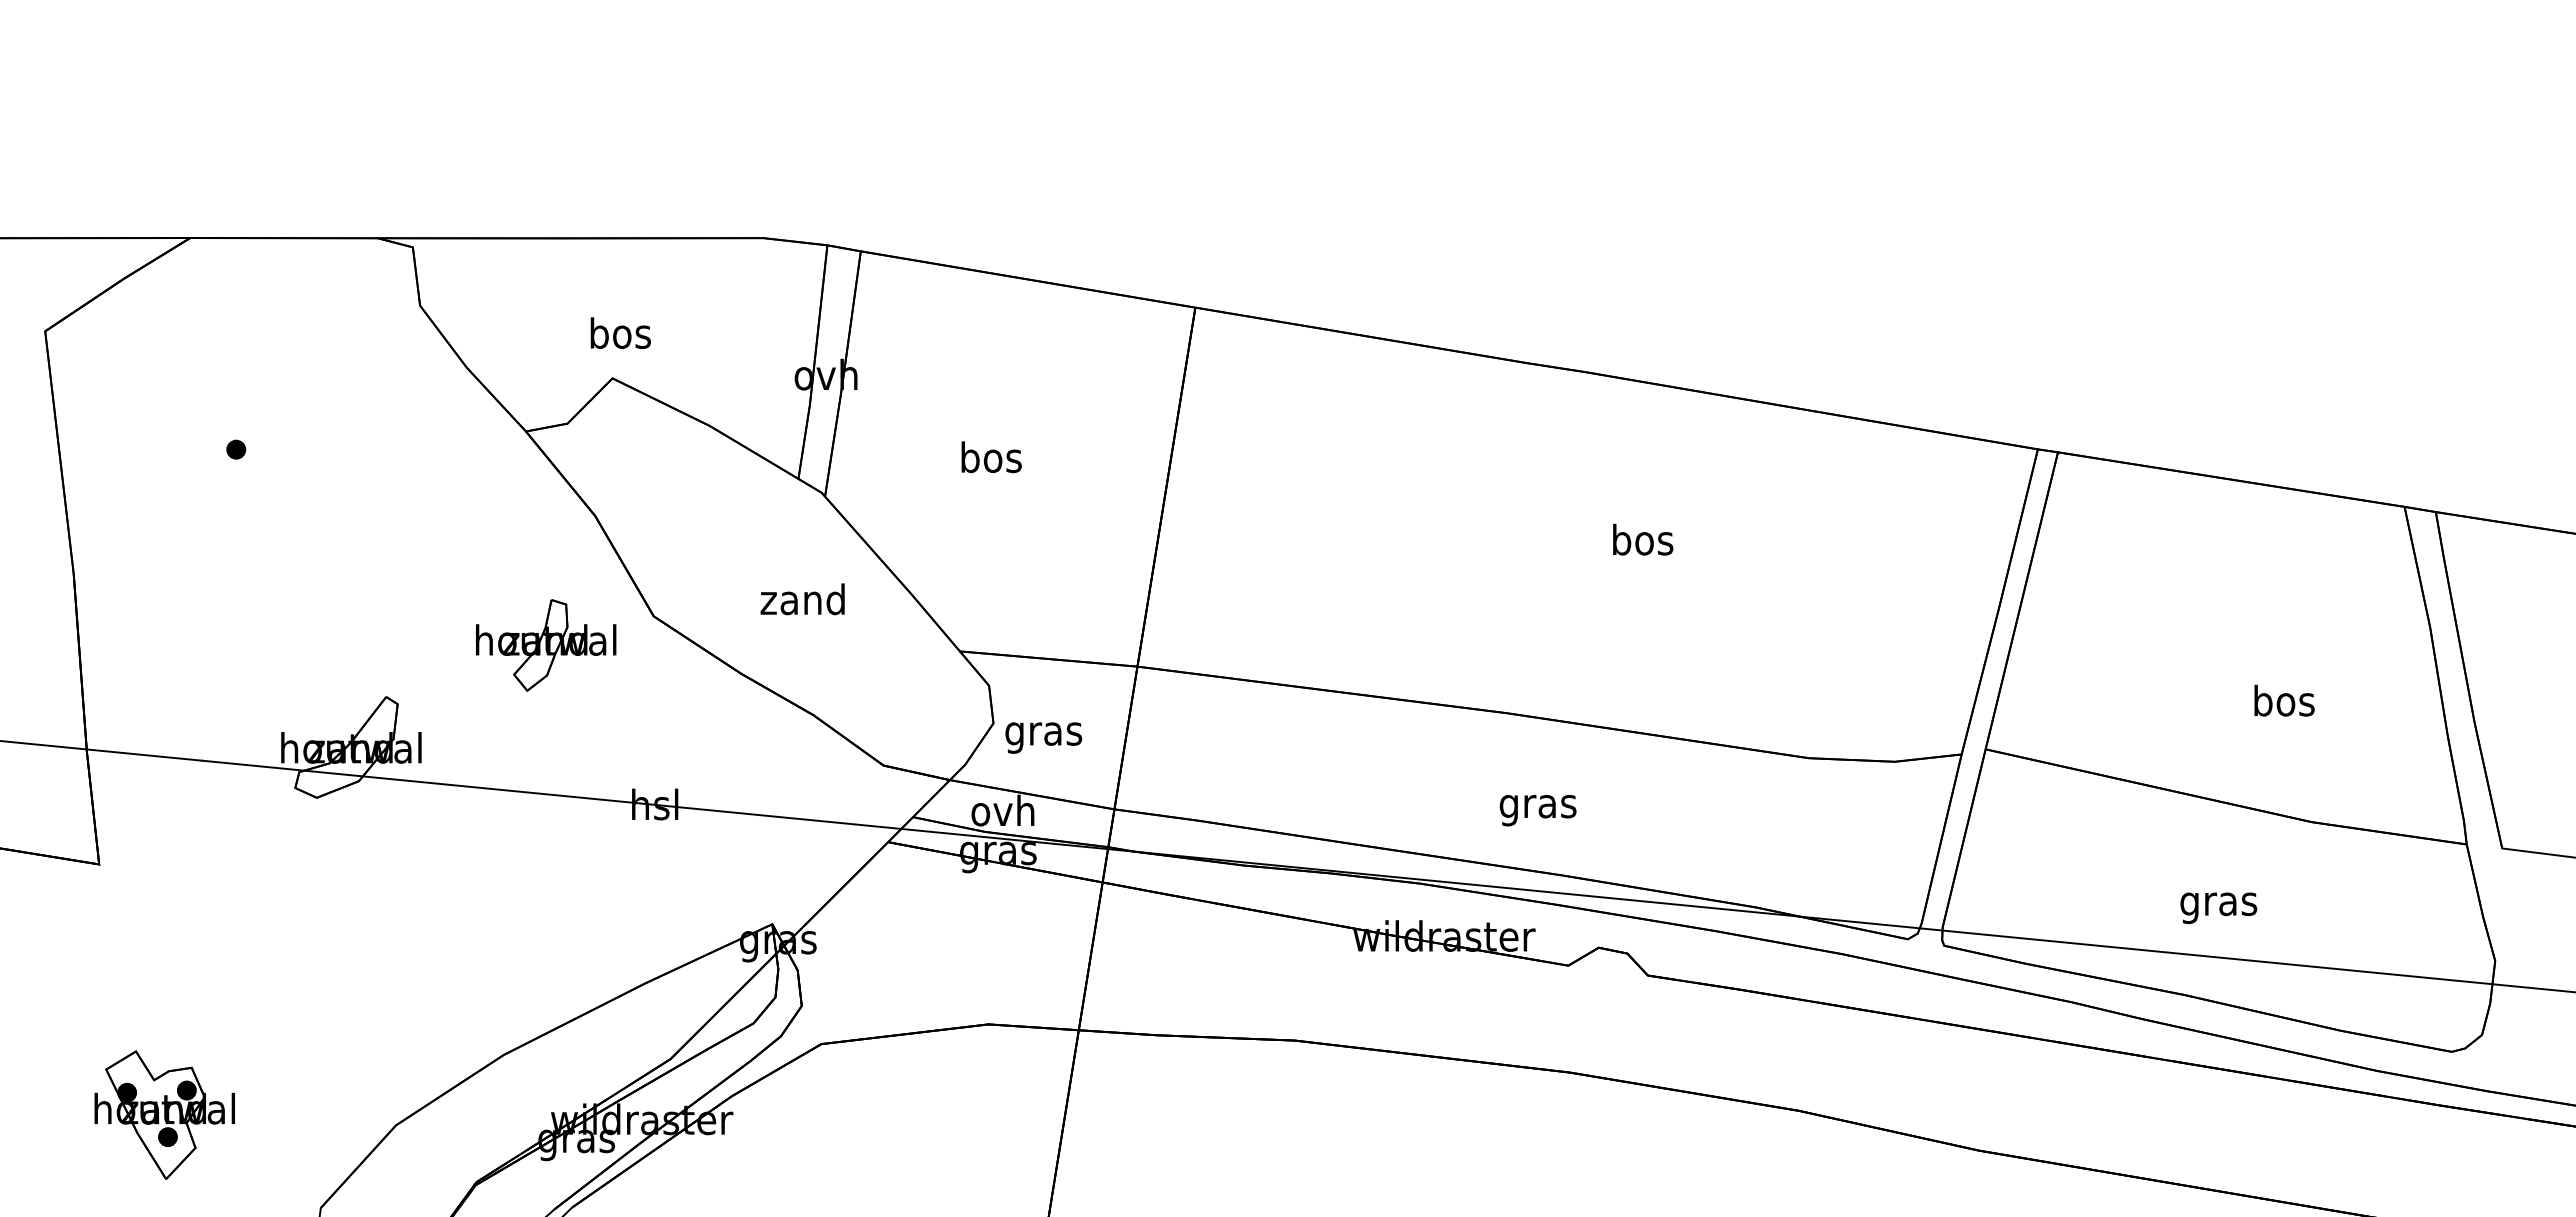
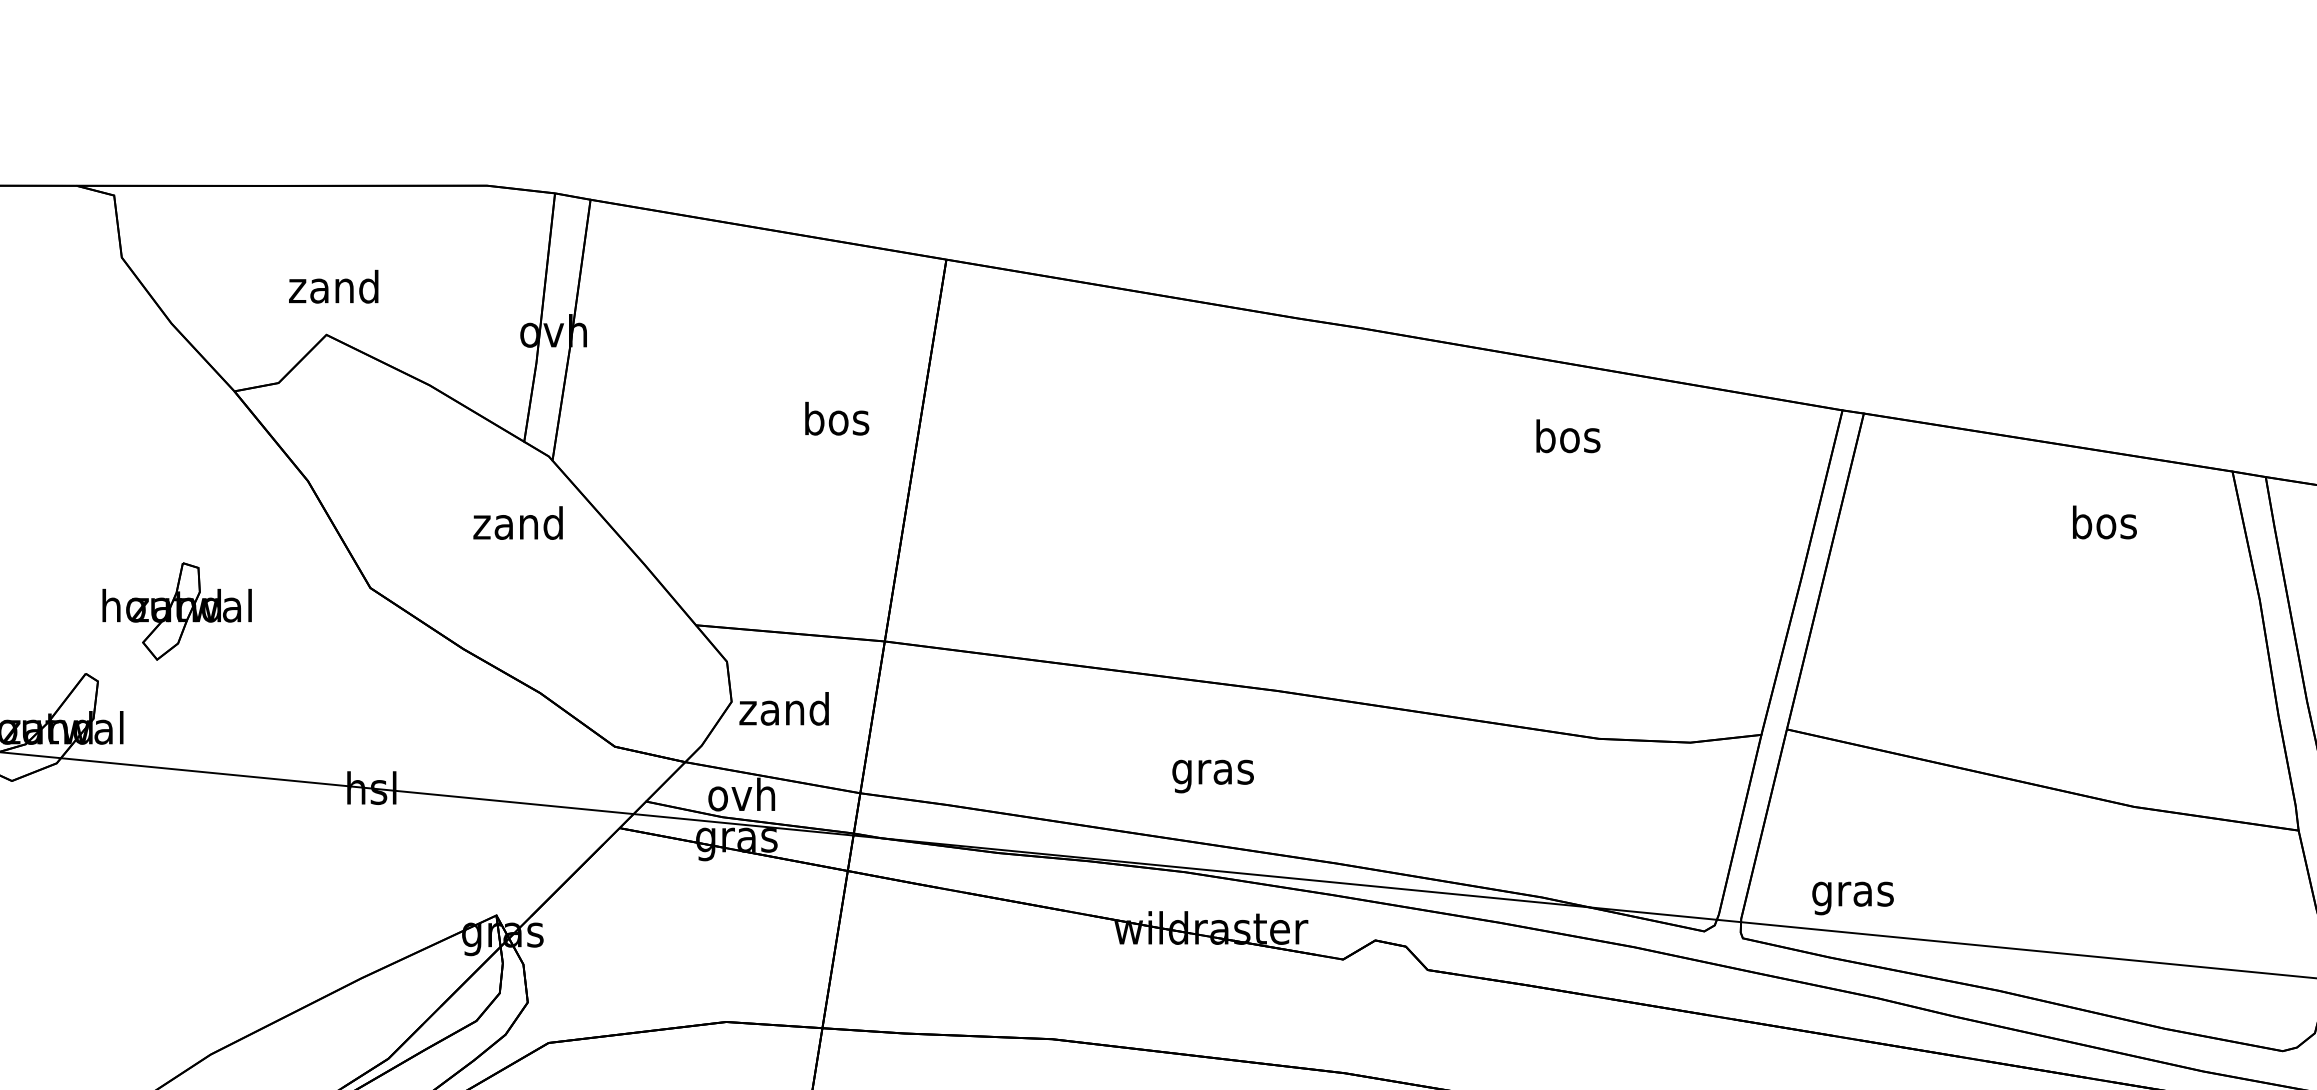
text: (619, 332) -> (333, 286), bos -> zand
text: (991, 457) -> (836, 419), moved
text: (1643, 539) -> (1568, 436), moved
text: (802, 599) -> (517, 523), moved
part: (546, 645) -> (177, 611), moved
text: (2284, 700) -> (2104, 522), moved
text: (1042, 733) -> (783, 712), gras -> zand
text: (1537, 810) -> (1212, 776), moved
text: (2218, 907) -> (1852, 897), moved

